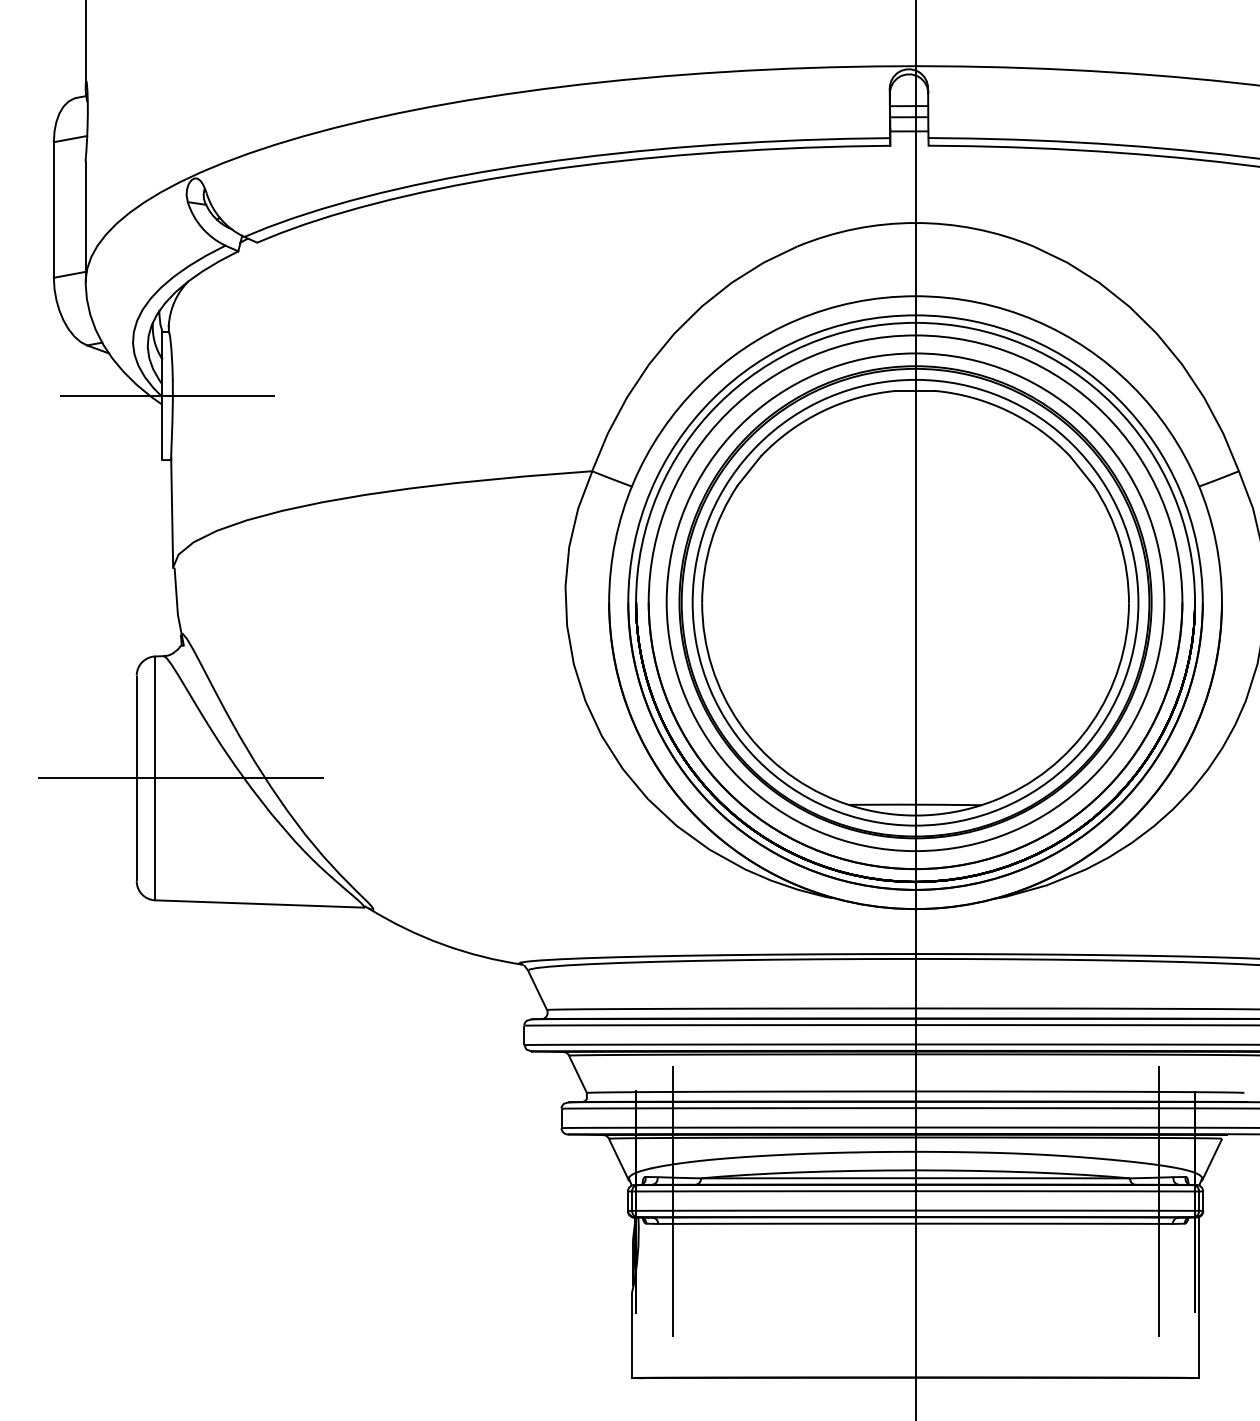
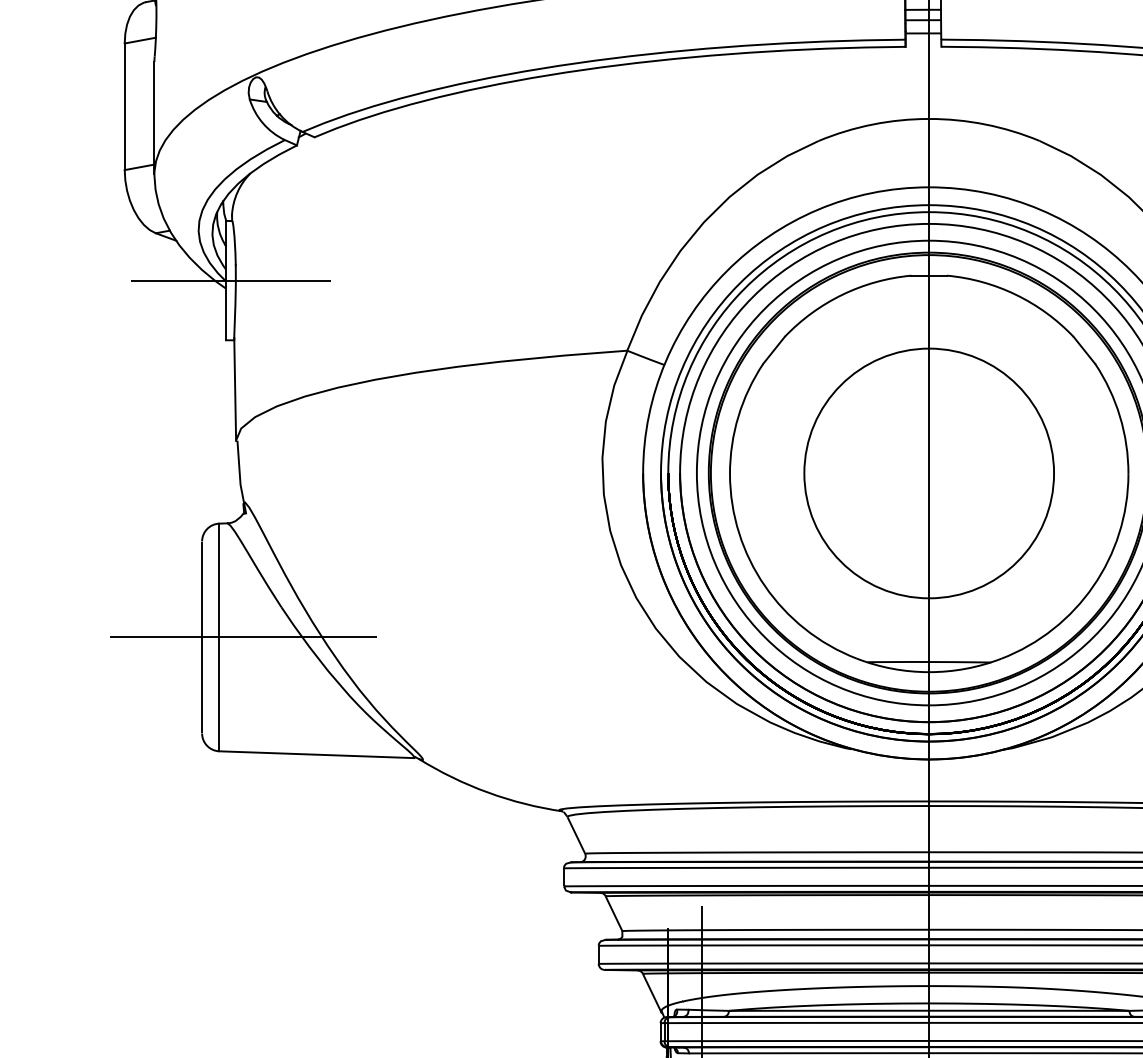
circle: (915, 602) -> (929, 473), size x0.6

